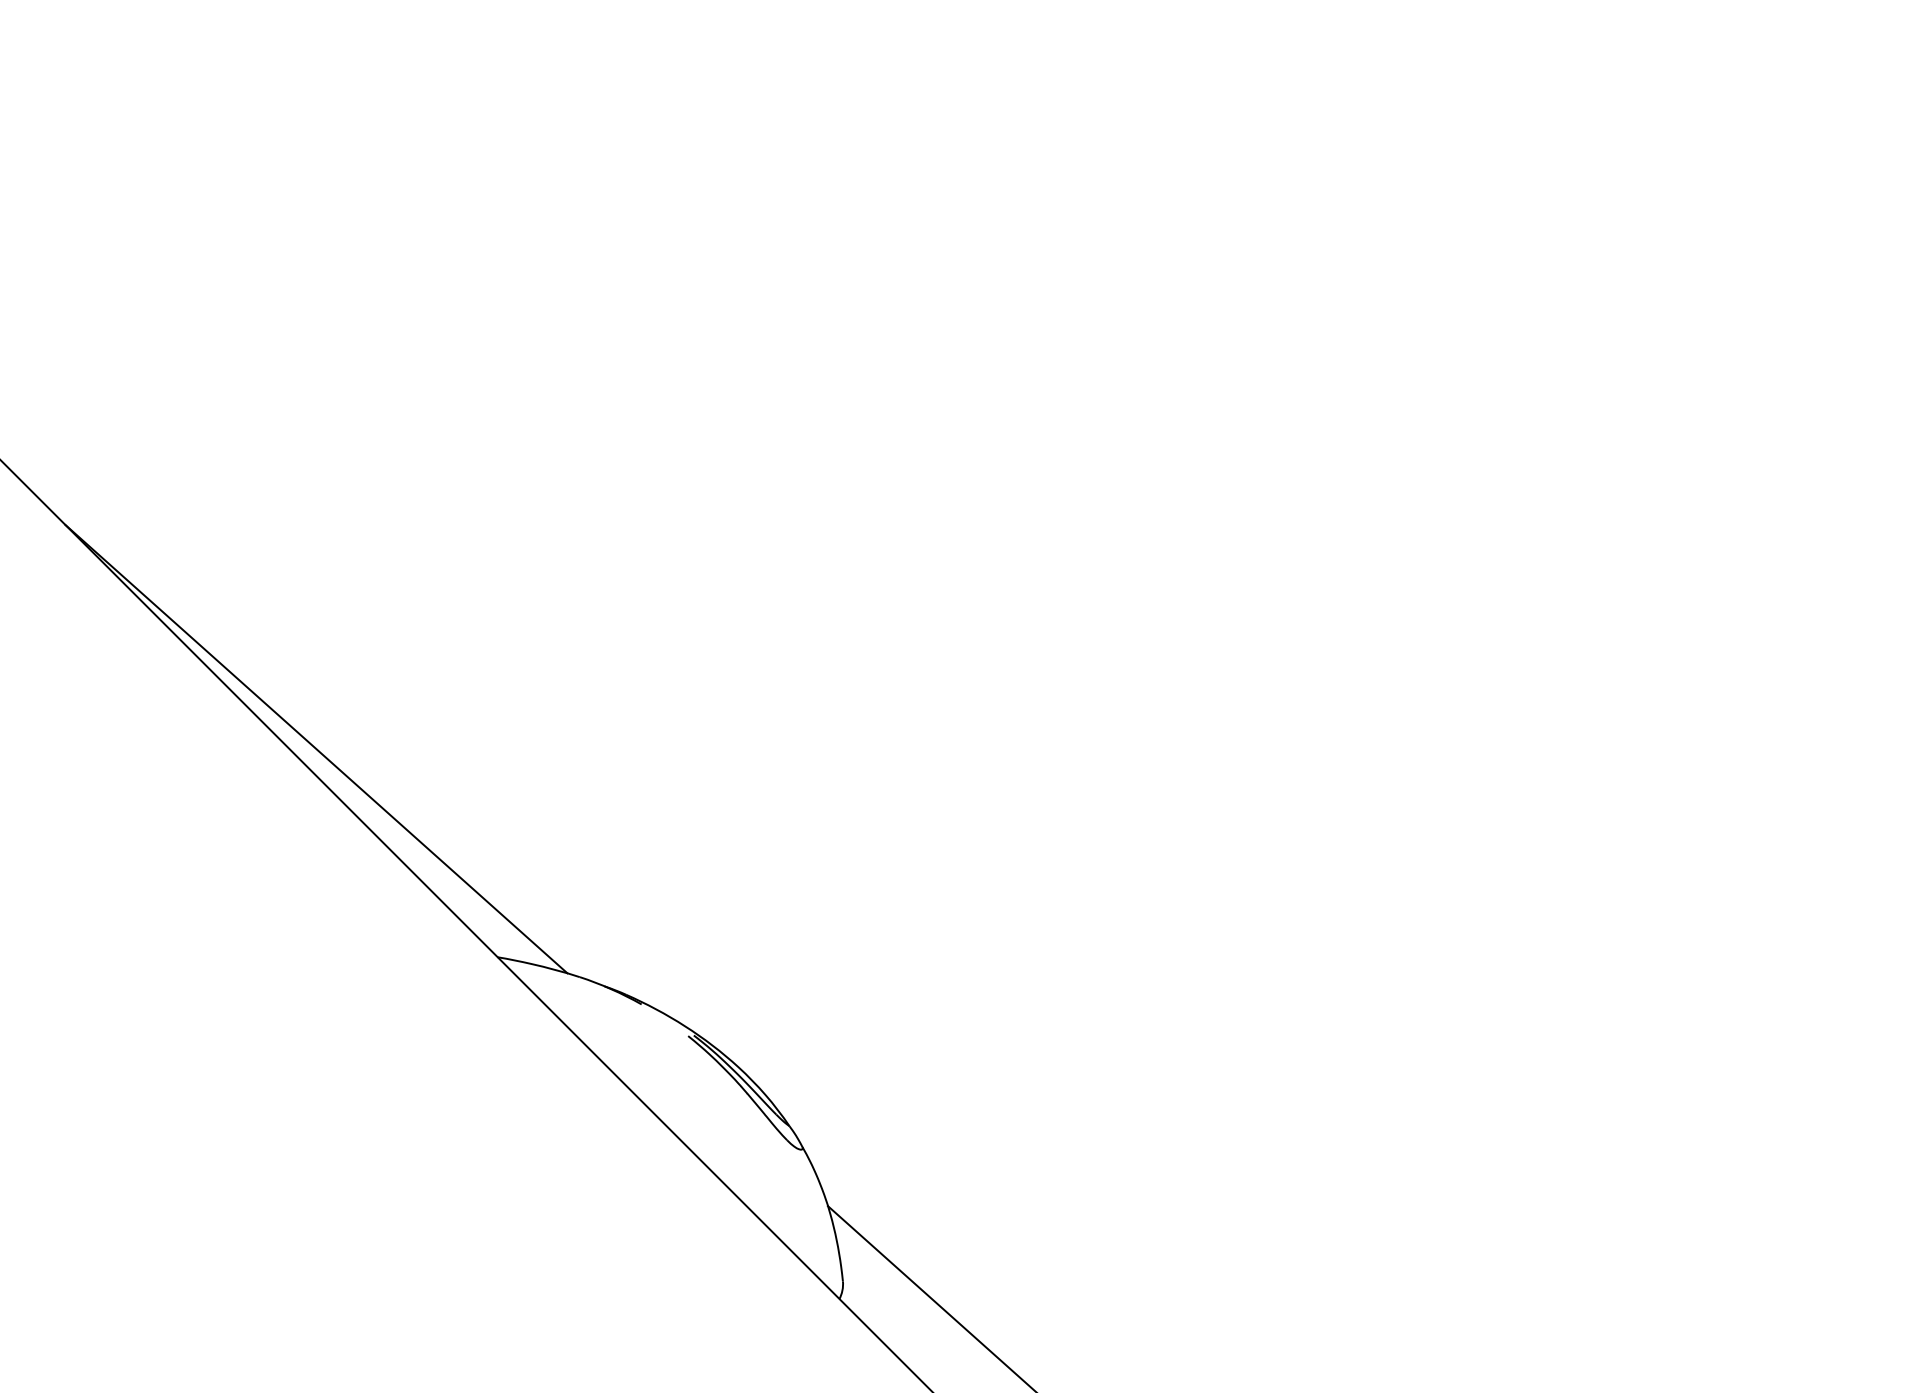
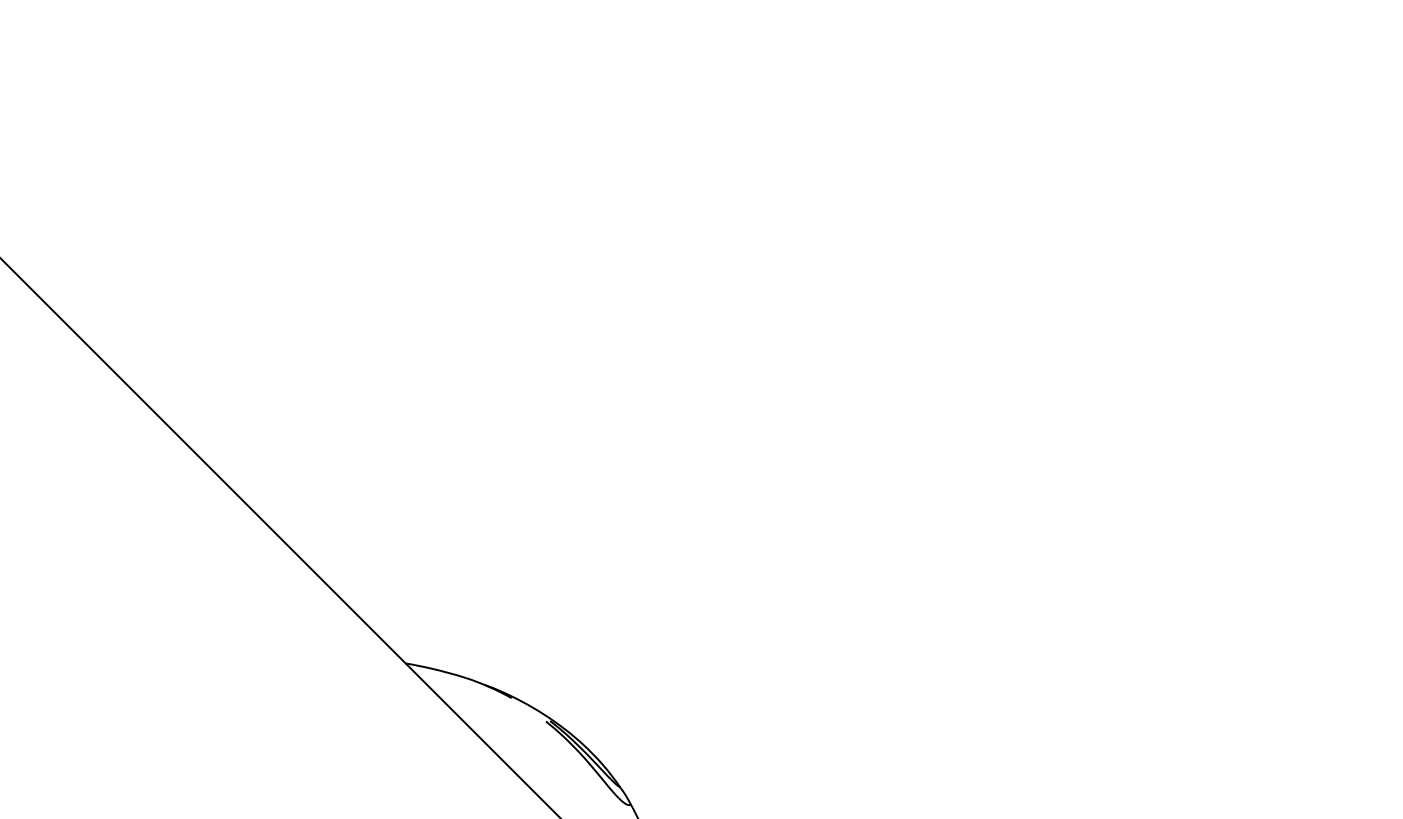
line: (316, 749) -> (272, 510), removed

